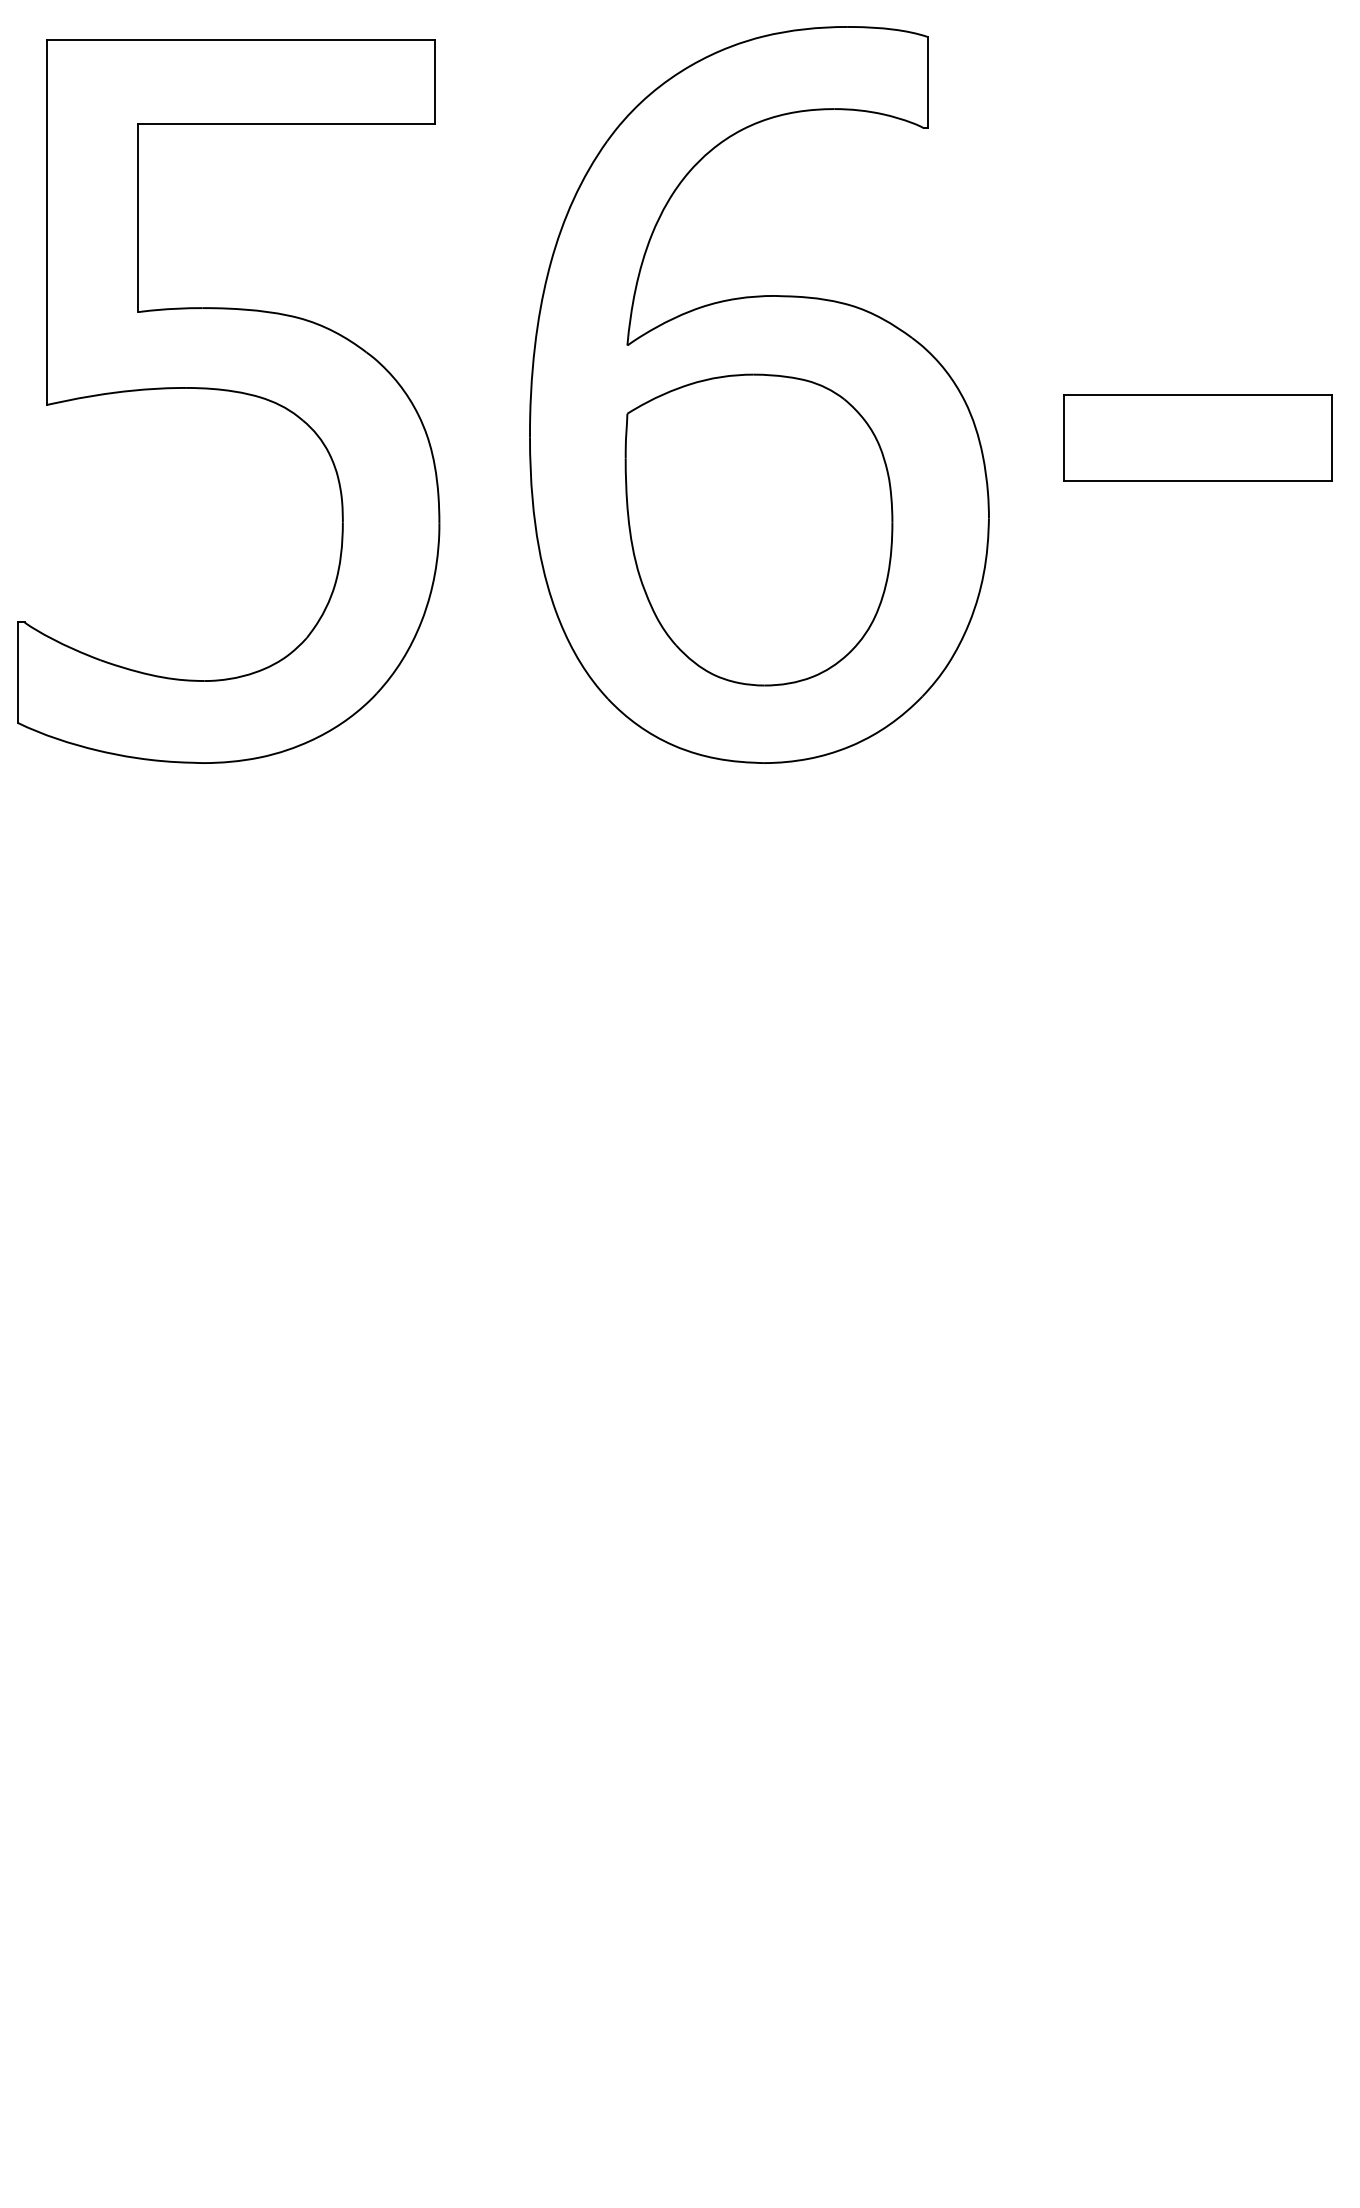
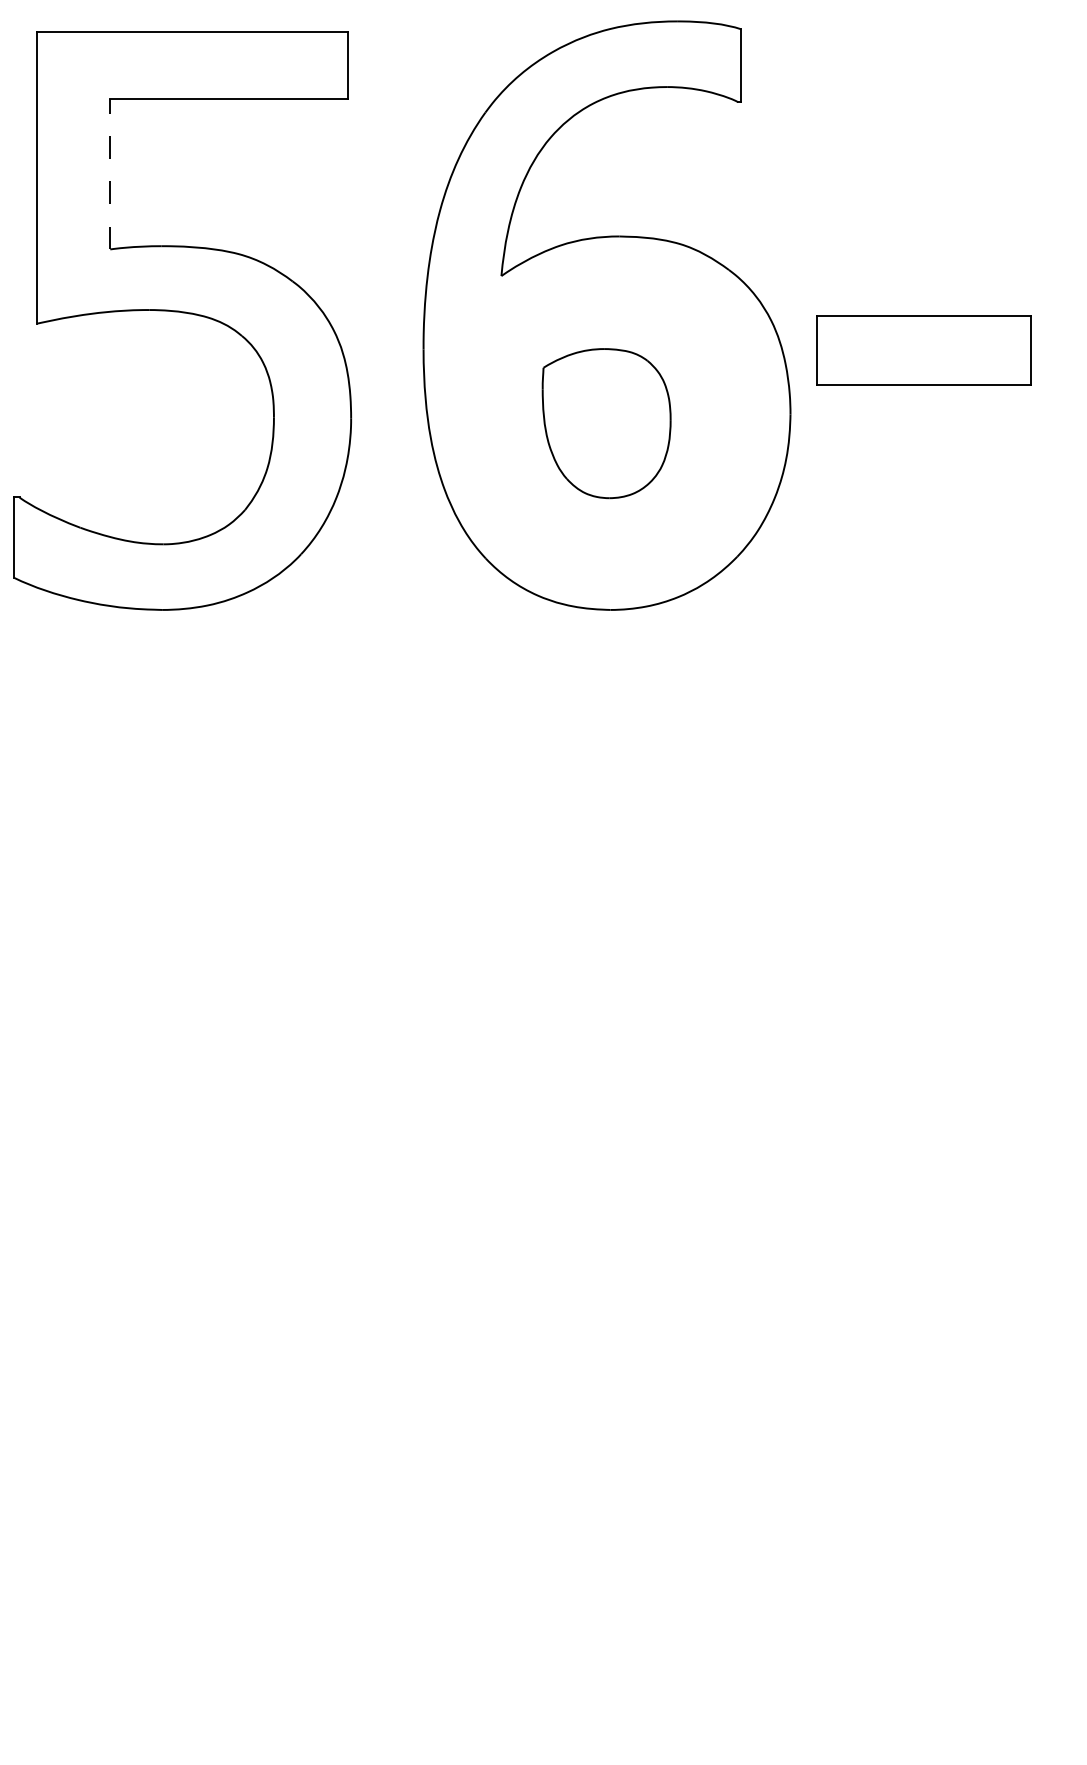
line: (138, 217) -> (110, 173), solid -> dashed
part: (1197, 437) -> (923, 349), moved
part: (758, 529) -> (606, 423), size x0.6

